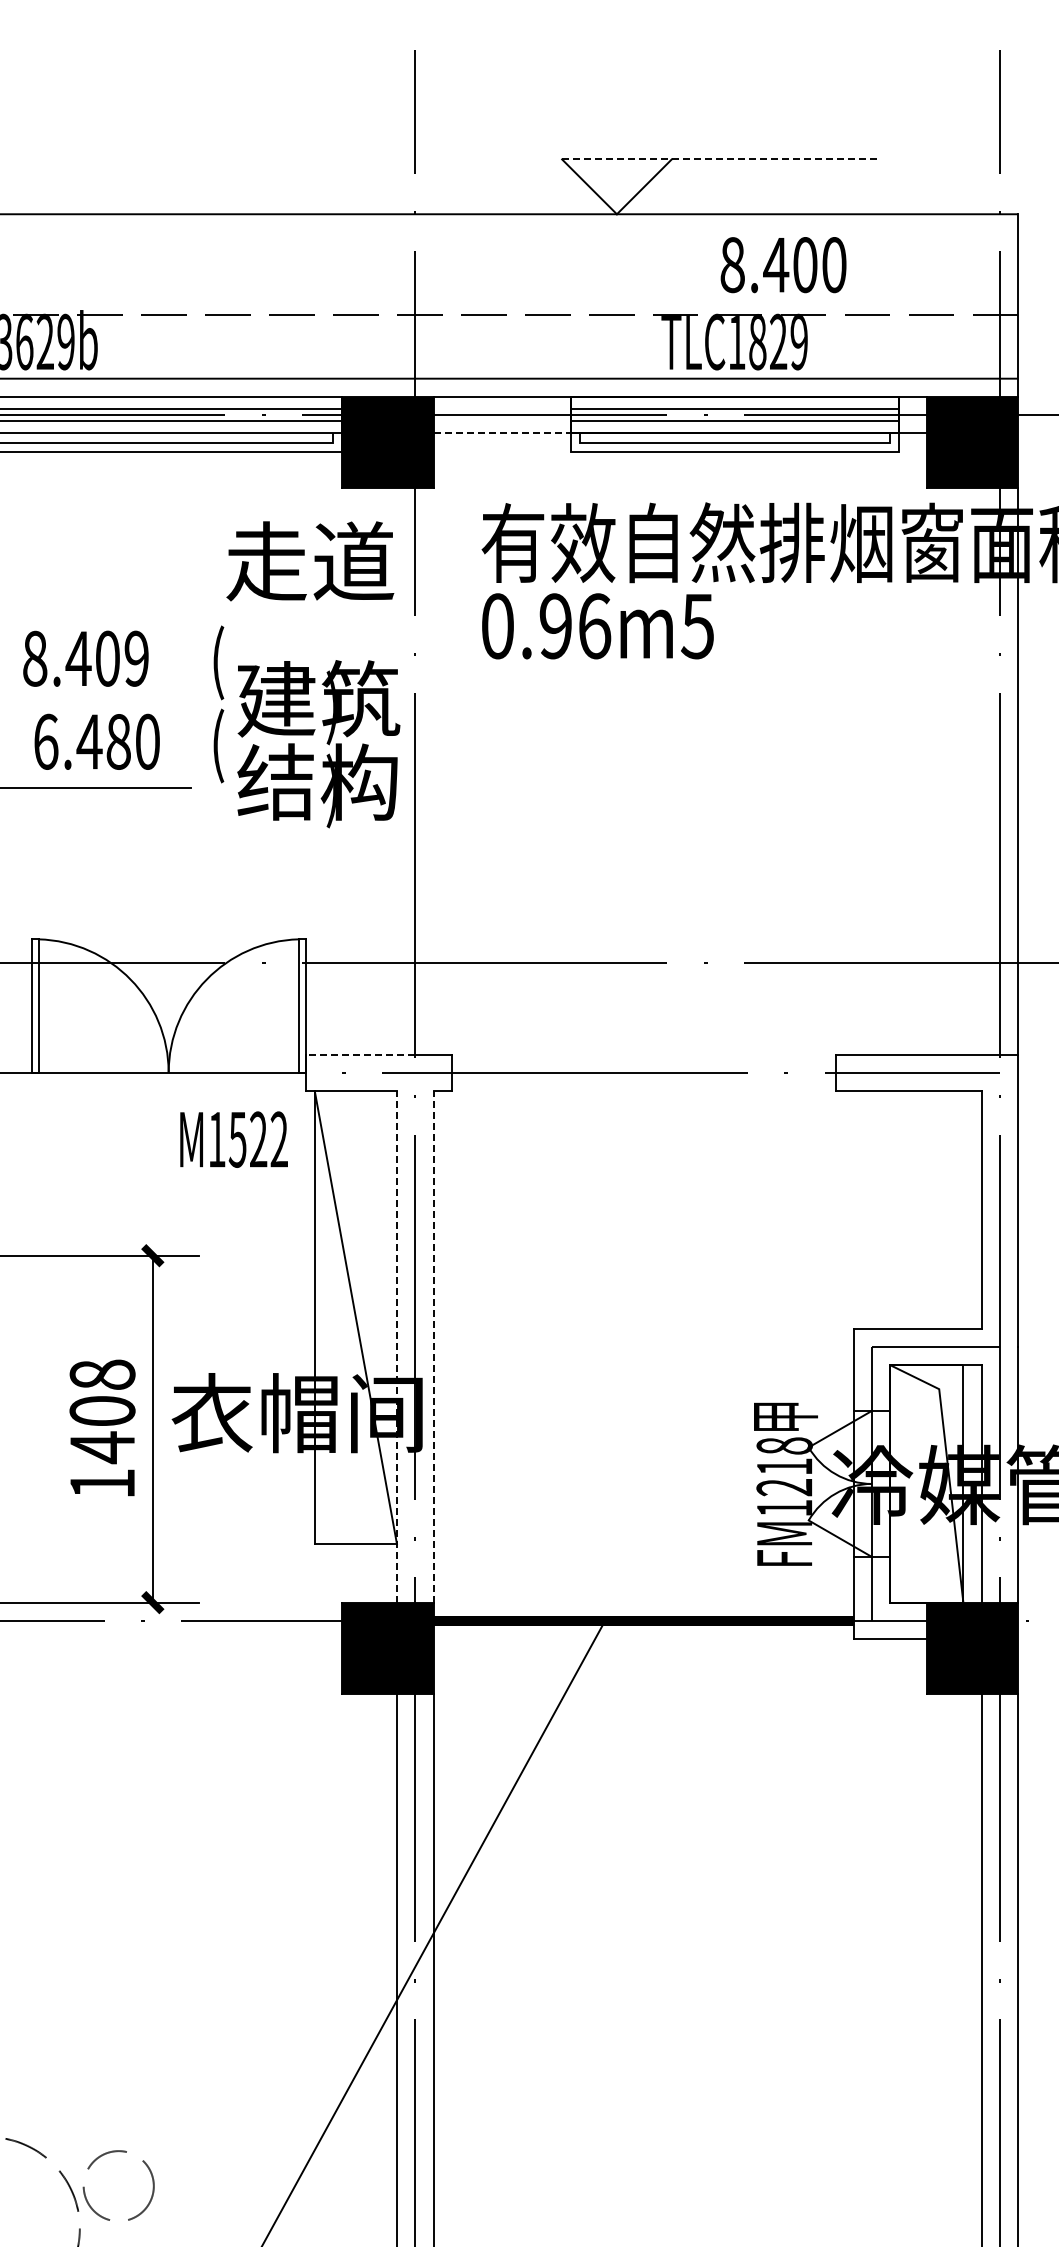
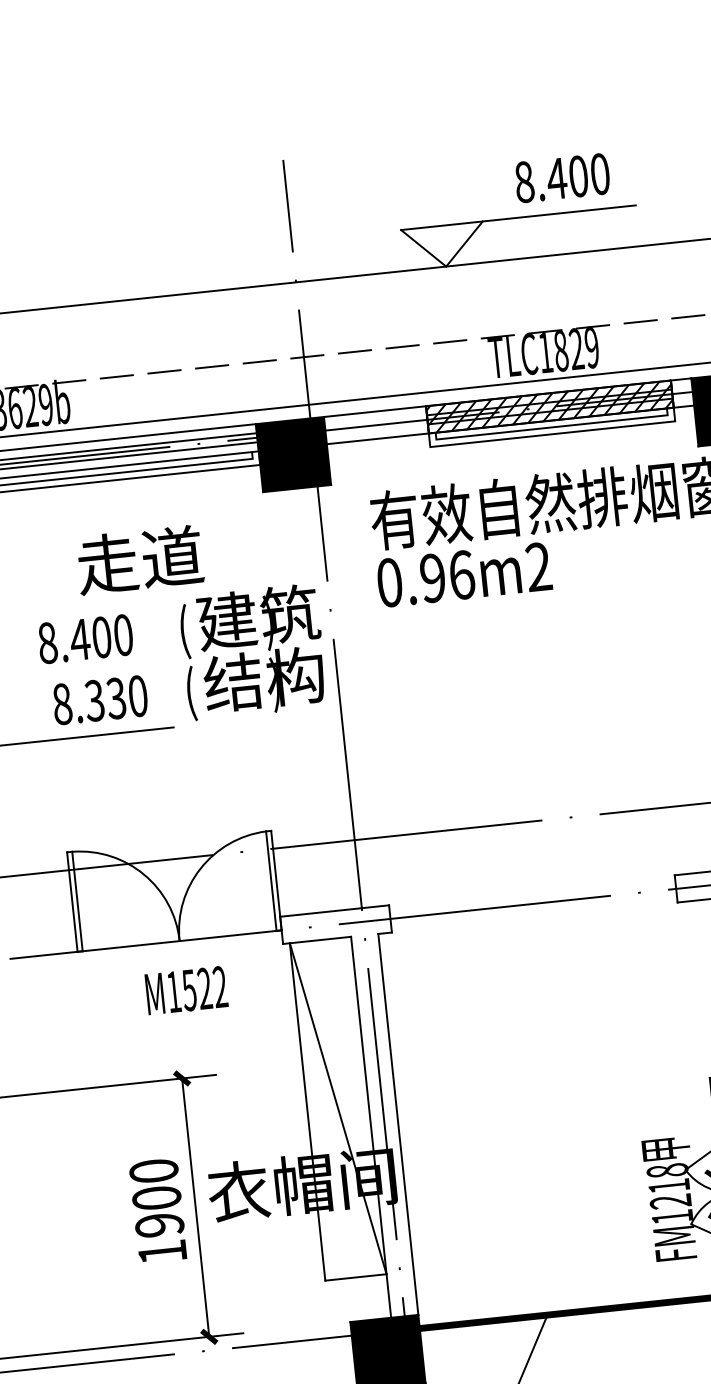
line: (719, 159) -> (518, 217), dashed -> solid
text: (783, 265) -> (562, 178), moved
hatch: (734, 414) -> (549, 406), added
line: (502, 433) -> (378, 438), dashed -> solid
text: (310, 561) -> (140, 560), moved
text: (697, 626) -> (538, 567), 0.96m5 -> 0.96m2
text: (136, 658) -> (123, 635), 8.409 -> 8.400
text: (82, 741) -> (89, 701), 6.480 -> 8.330
text: (318, 744) -> (261, 651), moved
line: (360, 1054) -> (321, 912), dashed -> solid
text: (233, 1139) -> (186, 990), moved
line: (397, 1346) -> (371, 1126), dashed -> solid
line: (433, 1346) -> (398, 1124), dashed -> solid
text: (102, 1411) -> (156, 1198), 1408 -> 1900

